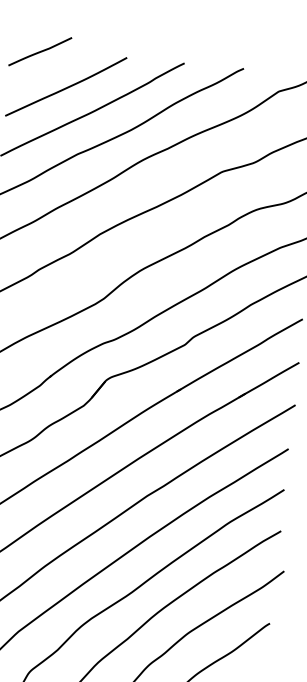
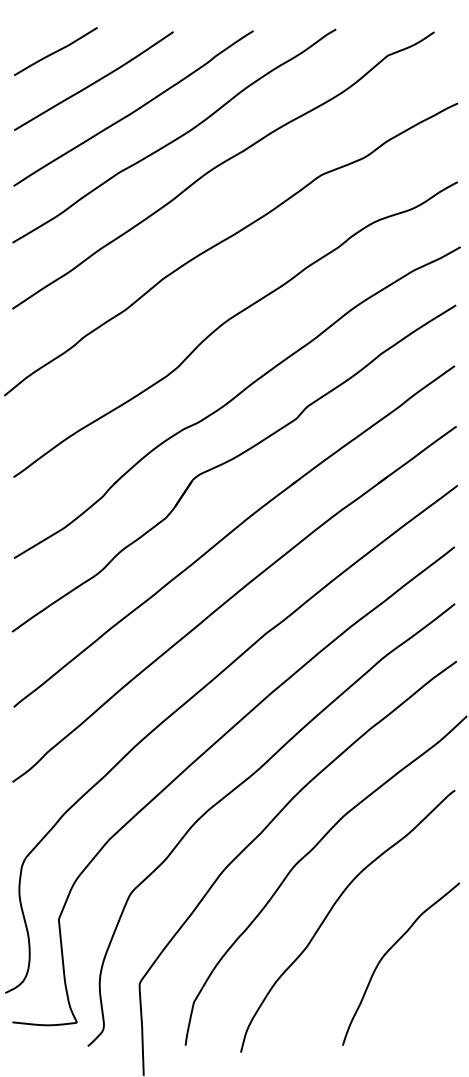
curve: (40, 51) -> (55, 51), moved

